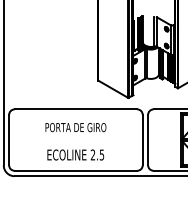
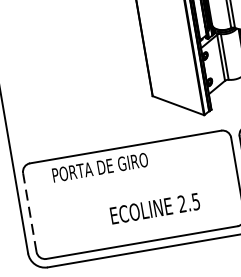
text: (75, 127) -> (99, 167), moved
line: (9, 139) -> (30, 211), solid -> dashed
text: (75, 154) -> (154, 207), moved

